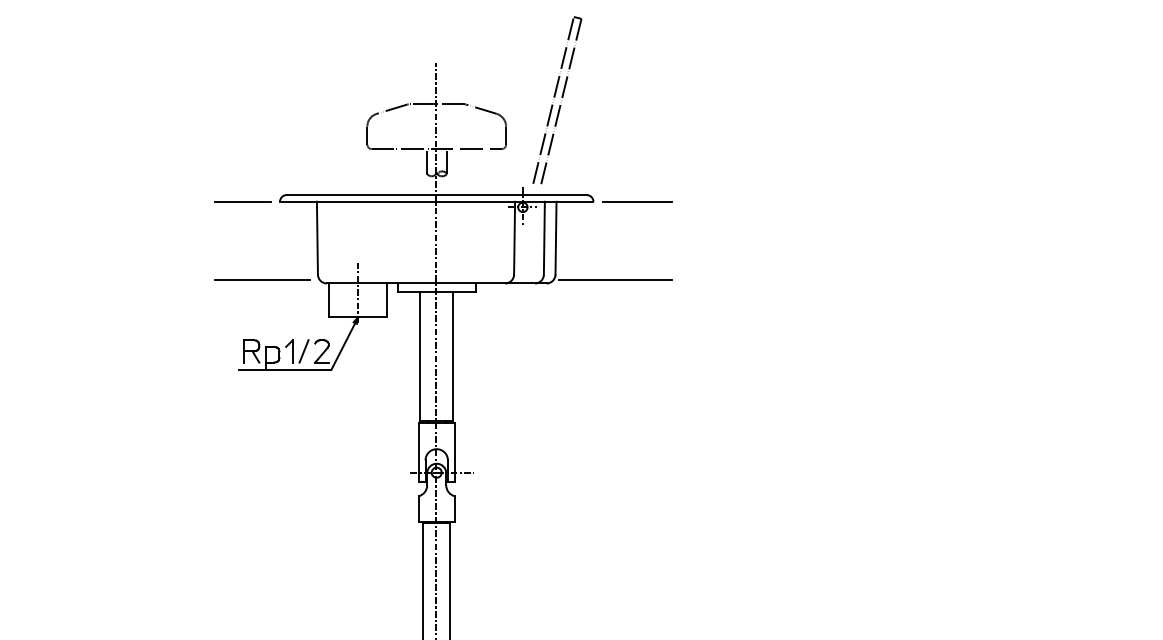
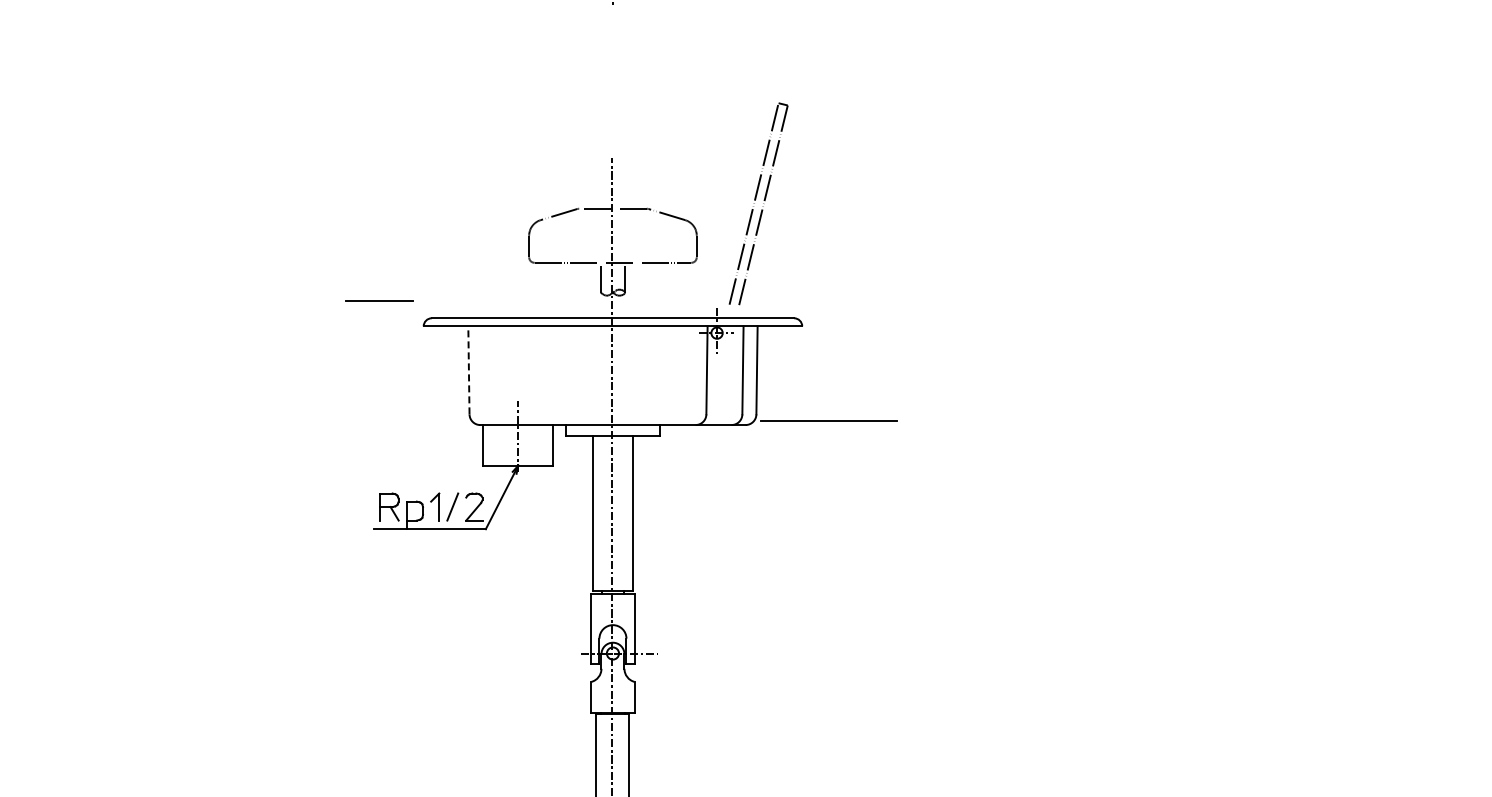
line: (243, 201) -> (379, 300), moved
line: (637, 201) -> (855, 326), removed
line: (317, 237) -> (468, 369), solid -> dashed
line: (262, 279) -> (402, 420), removed

